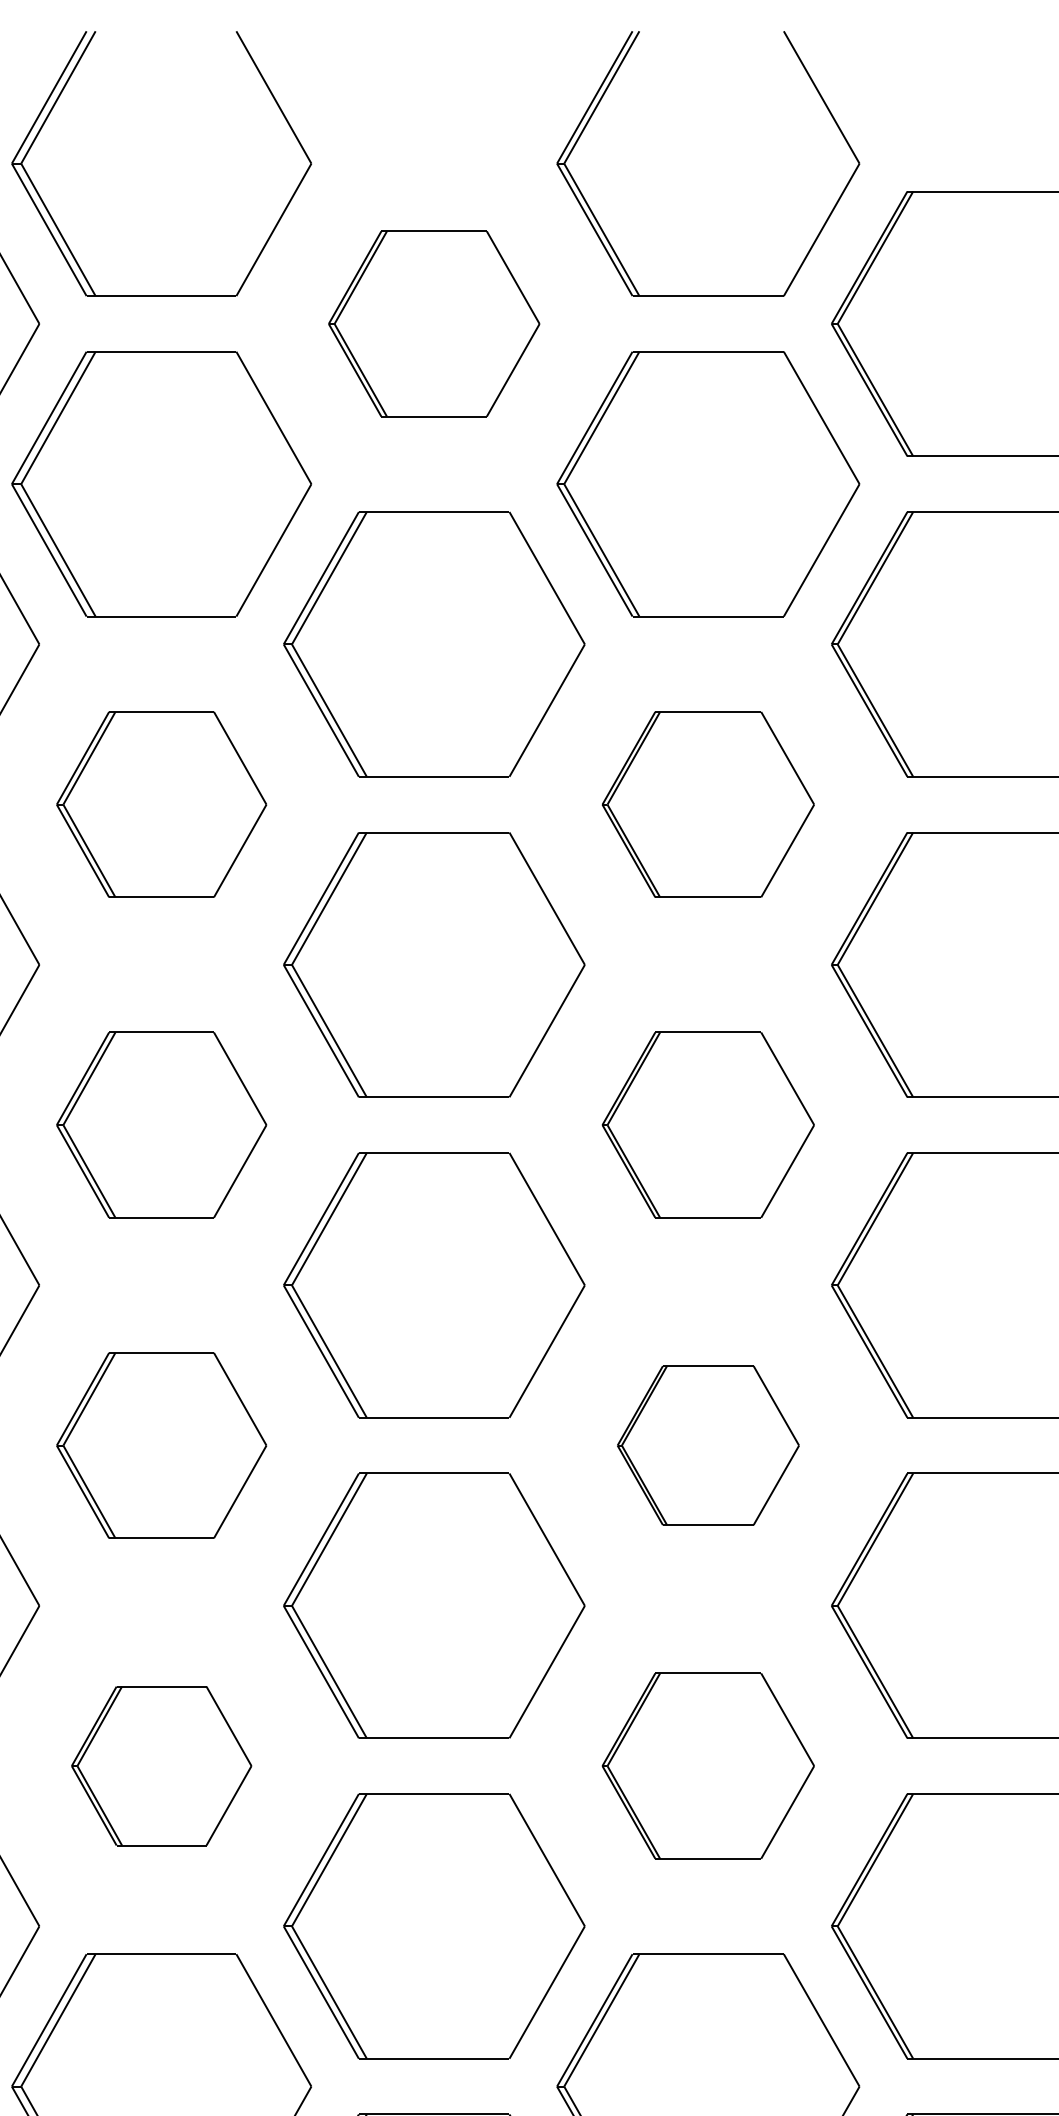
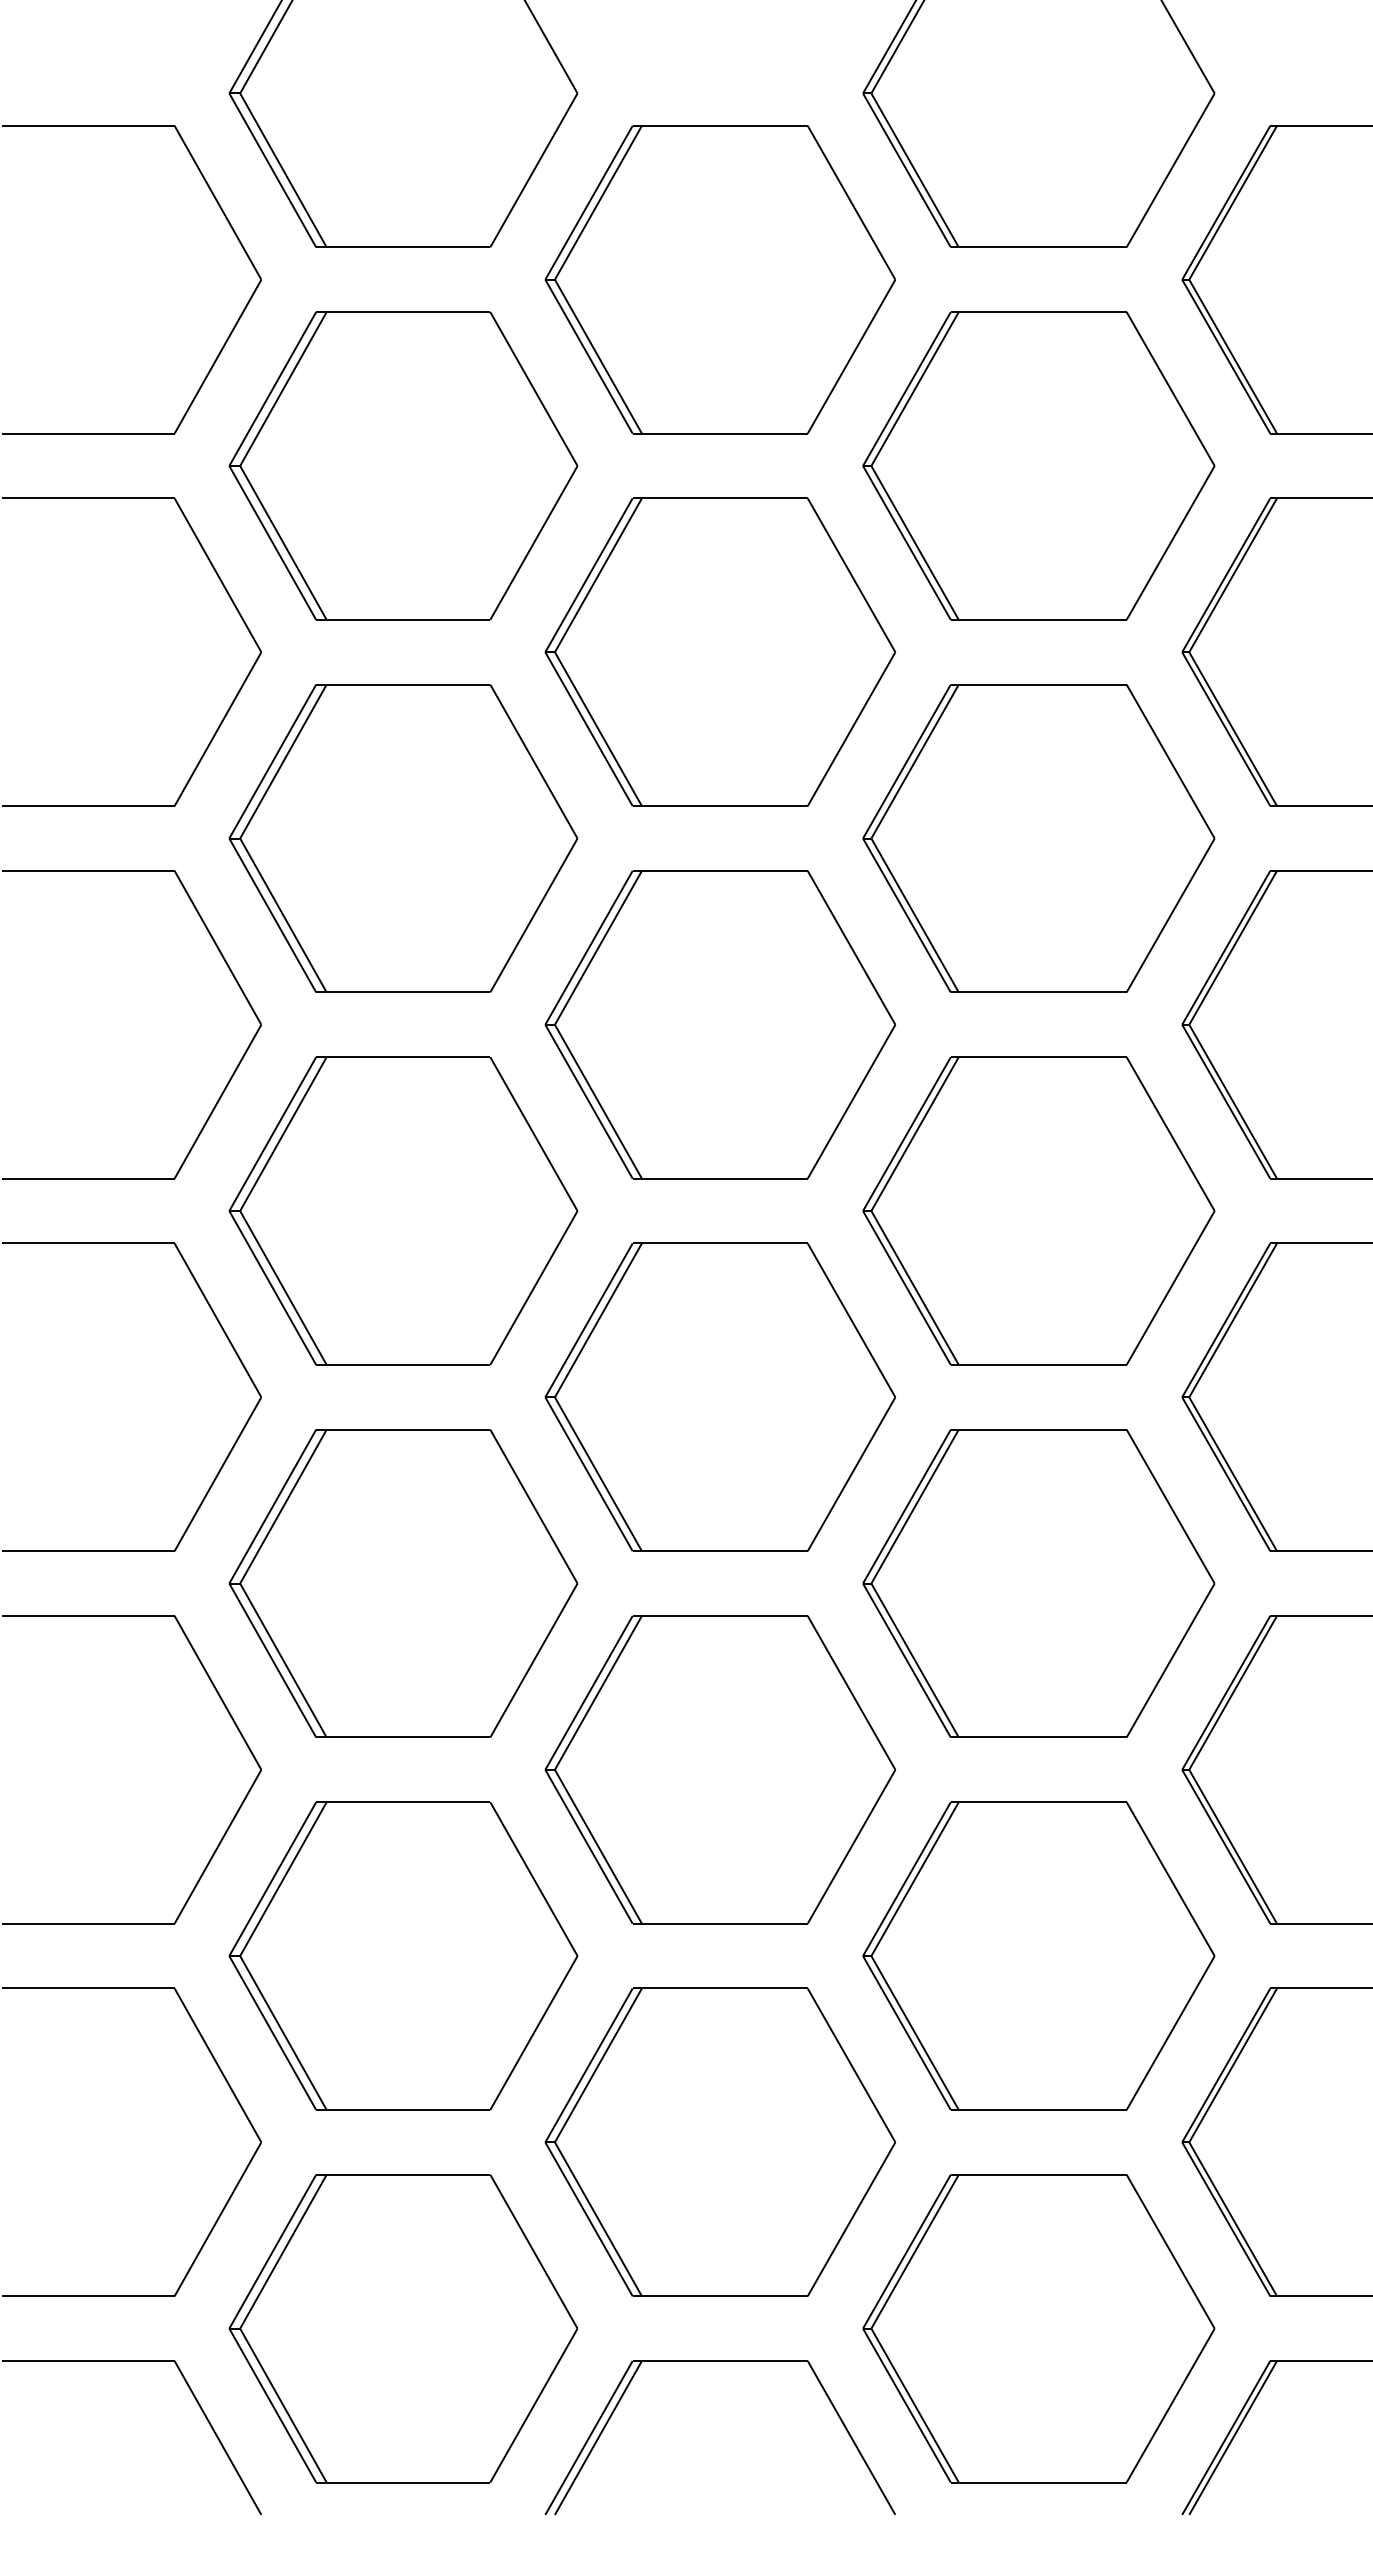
part: (433, 323) -> (719, 279), size x1.43
part: (161, 804) -> (403, 838), size x1.43
part: (708, 804) -> (1038, 838), size x1.43
part: (161, 1124) -> (403, 1210), size x1.43
part: (708, 1124) -> (1038, 1210), size x1.43
part: (161, 1445) -> (403, 1583), size x1.43
part: (708, 1445) -> (1038, 1583), size x1.67
part: (161, 1765) -> (403, 1955), size x1.67
part: (708, 1765) -> (1038, 1955), size x1.43

